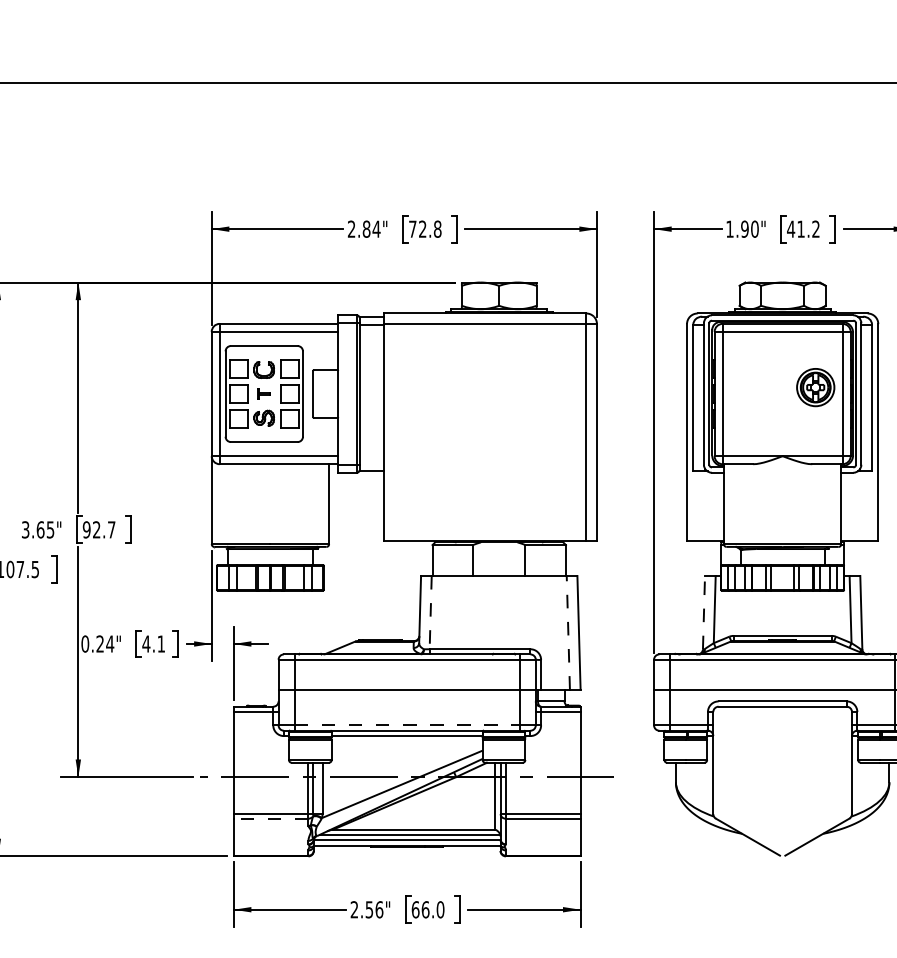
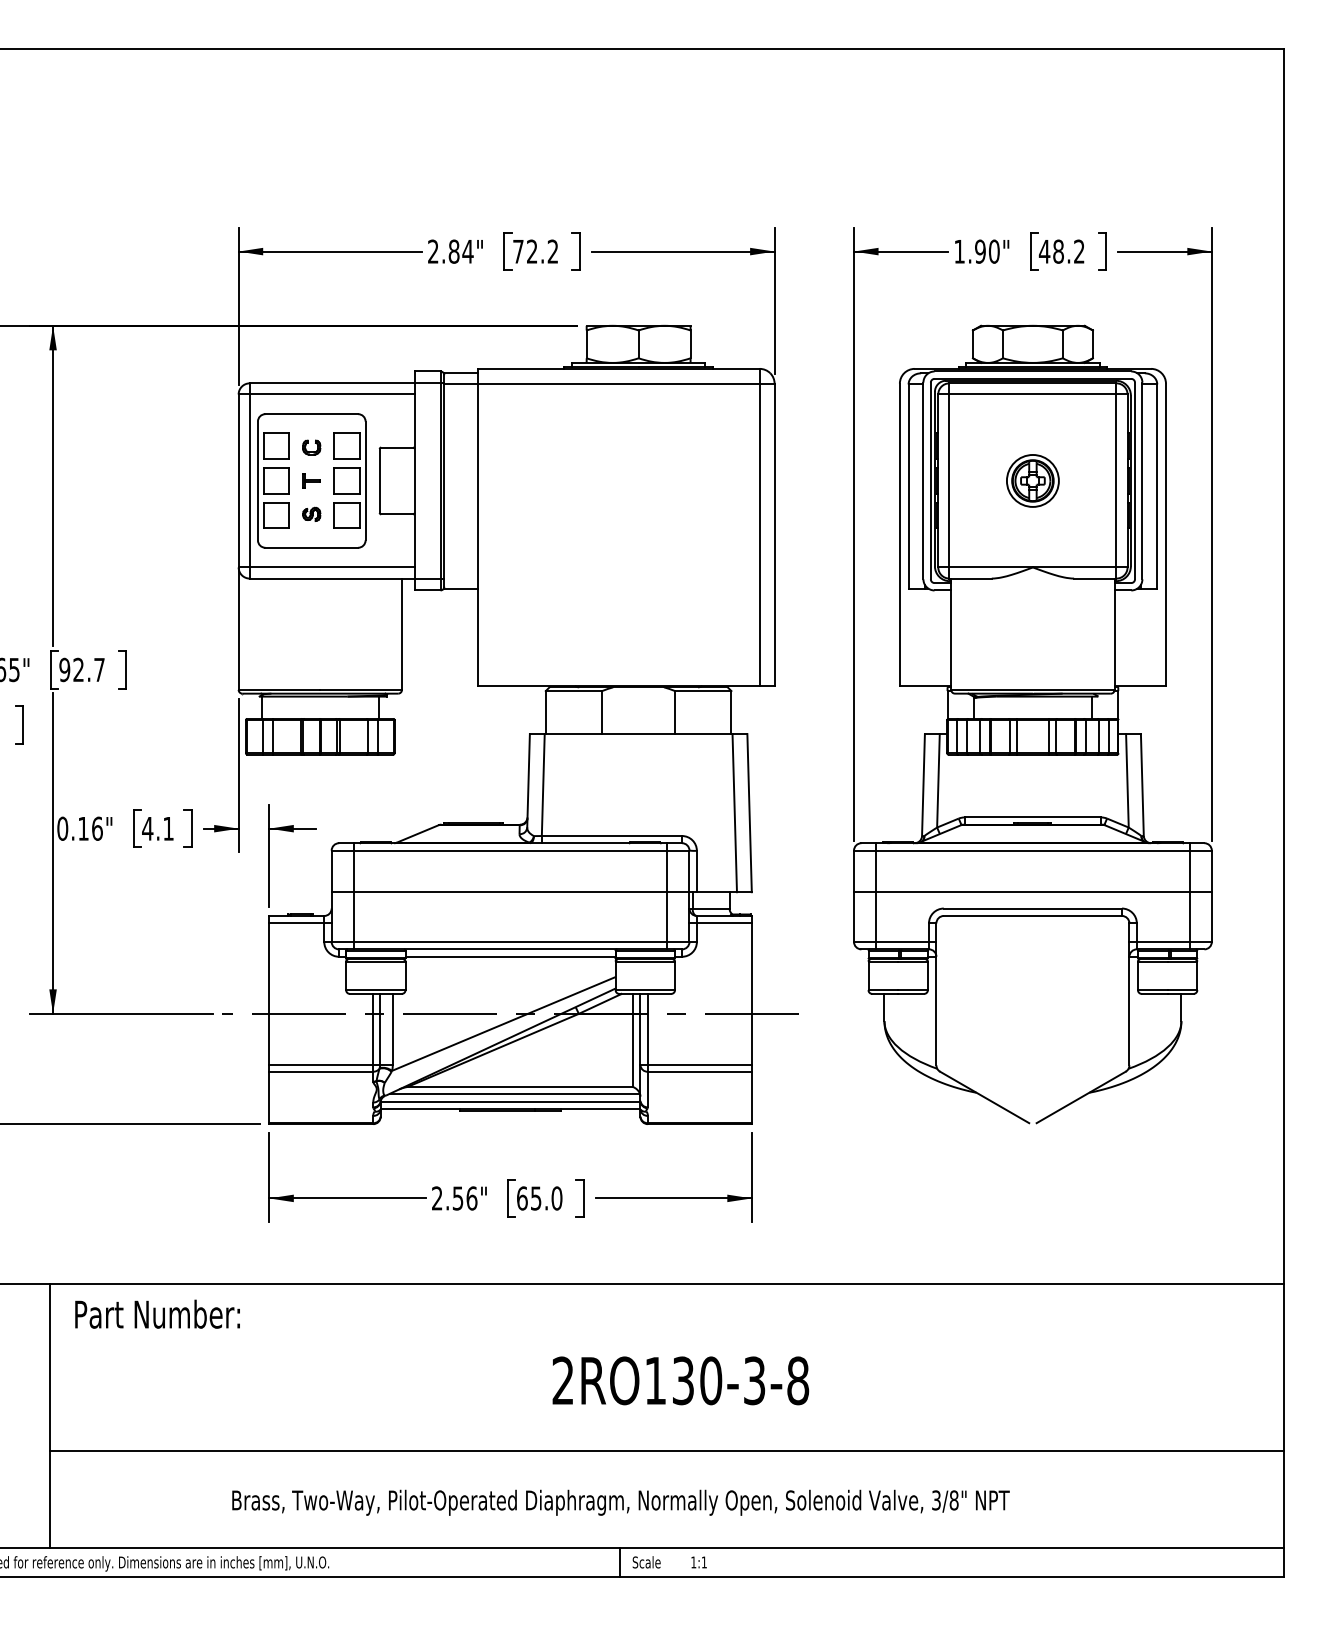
text: (437, 229) -> (552, 251), 72.8 -> 72.2
text: (801, 229) -> (1058, 251), 41.2 -> 48.2
part: (264, 369) -> (311, 447), size x0.62
part: (815, 387) -> (1032, 480), moved
part: (264, 417) -> (311, 513), size x0.62
line: (430, 612) -> (543, 785), dashed -> solid
line: (704, 612) -> (923, 785), dashed -> solid
line: (568, 632) -> (734, 812), dashed -> solid
text: (105, 643) -> (90, 828), 0.24" -> 0.16"
line: (407, 725) -> (510, 941), dashed -> solid
line: (271, 818) -> (321, 1071), dashed -> solid
text: (425, 909) -> (535, 1198), 66.0 -> 65.0

